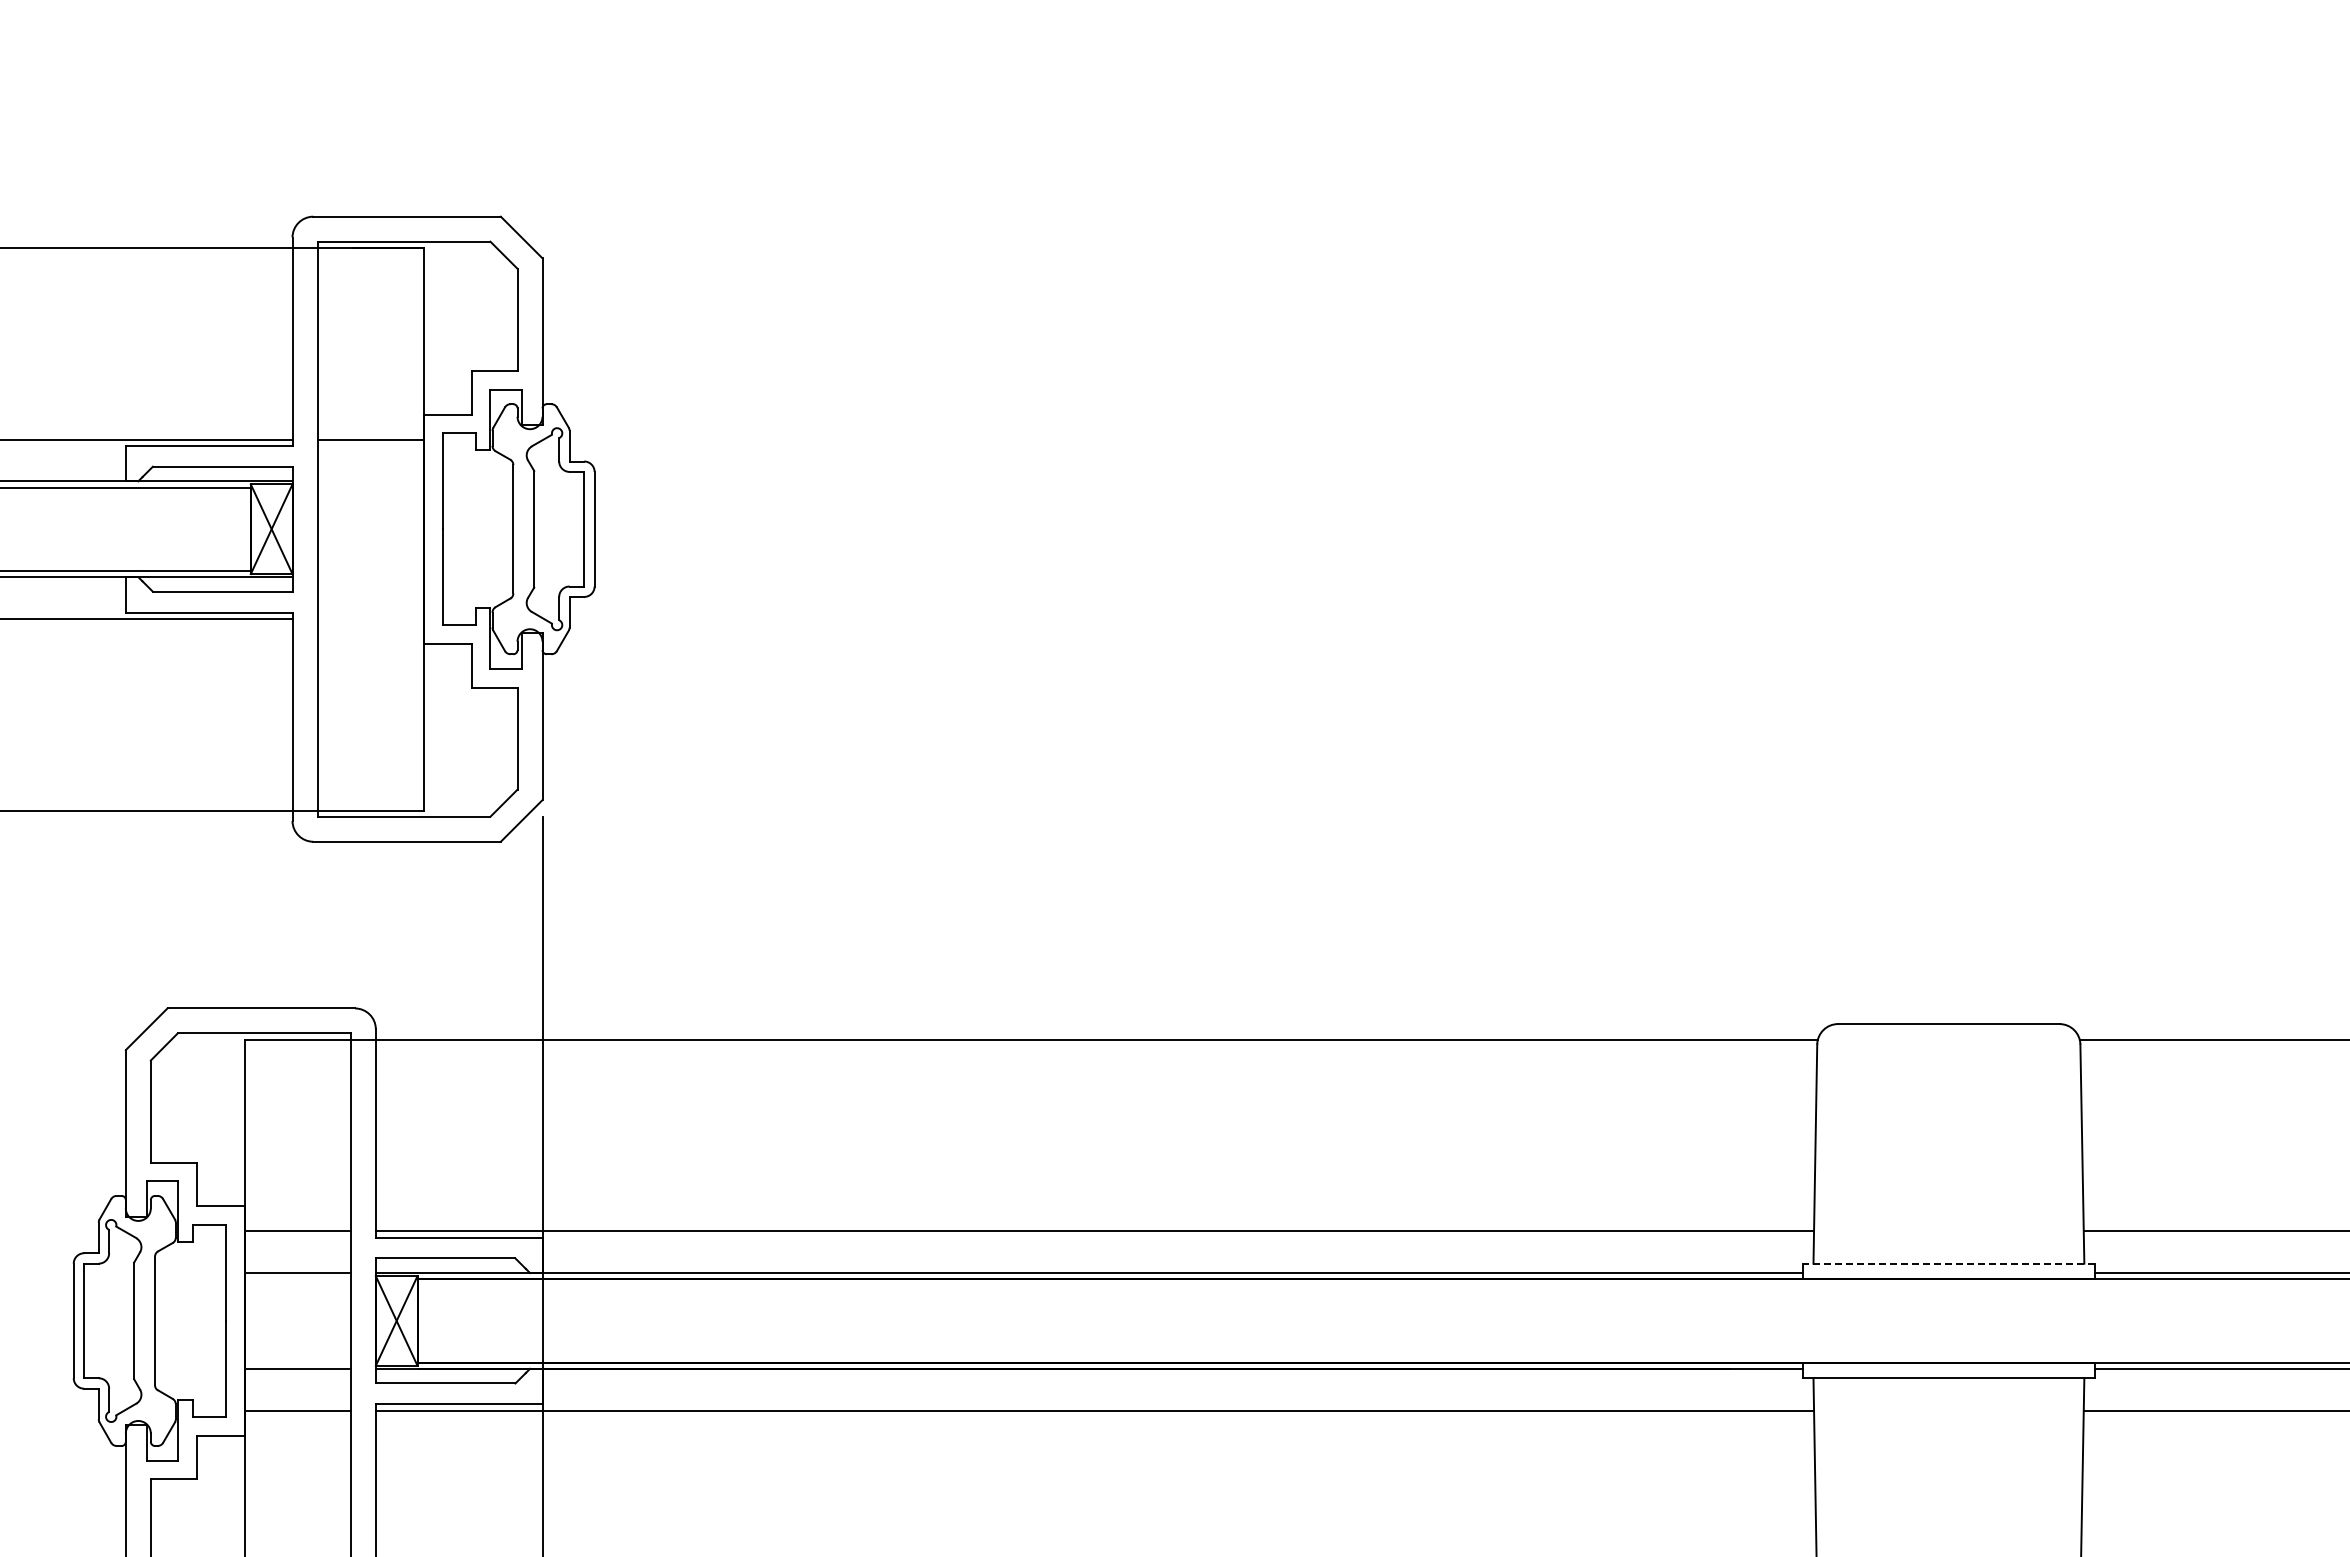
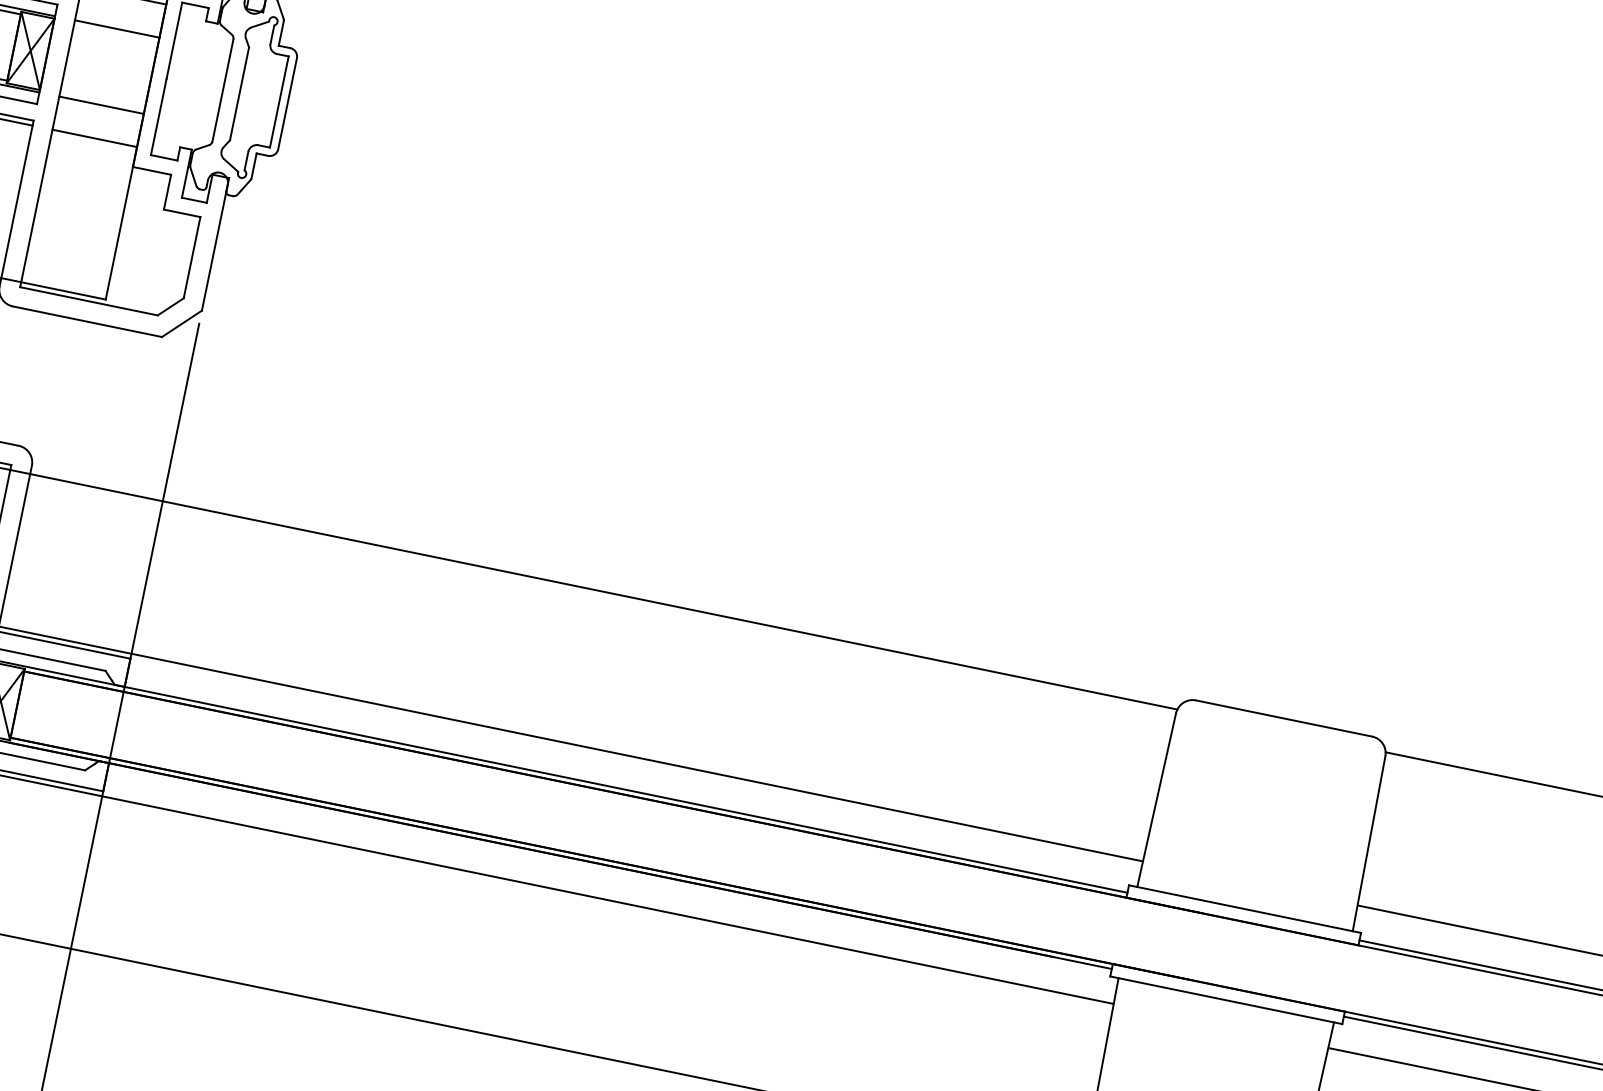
line: (370, 481) -> (117, 29), added
line: (370, 577) -> (101, 105), added
line: (370, 618) -> (94, 138), added
line: (1948, 1263) -> (1244, 908), dashed -> solid

